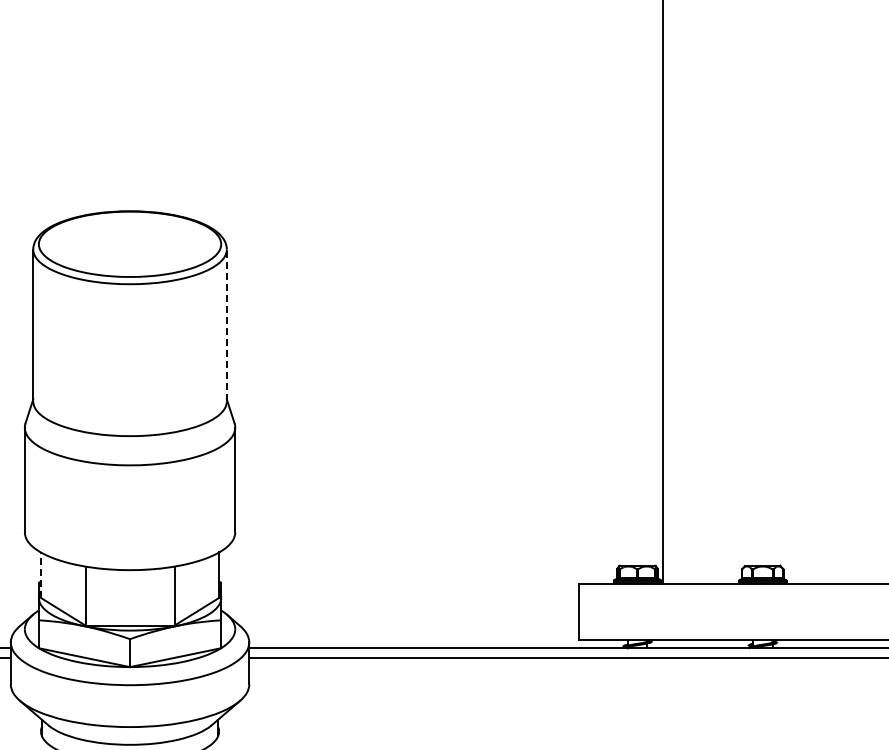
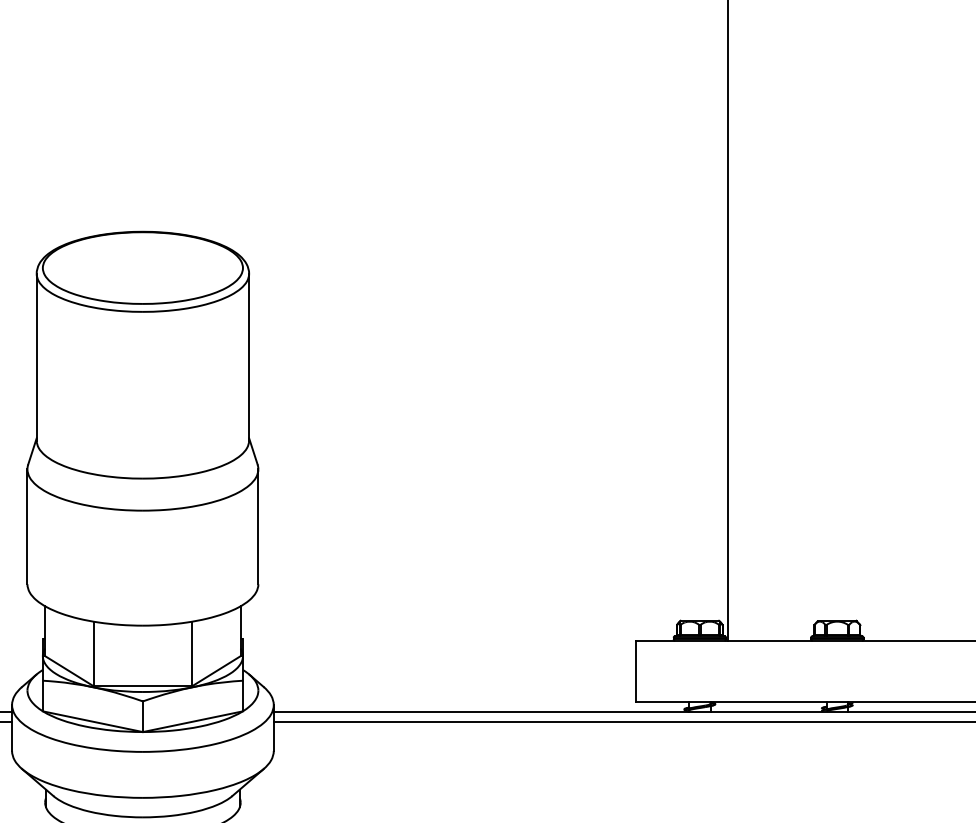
line: (226, 325) -> (248, 357), dashed -> solid
line: (40, 575) -> (44, 631), dashed -> solid

